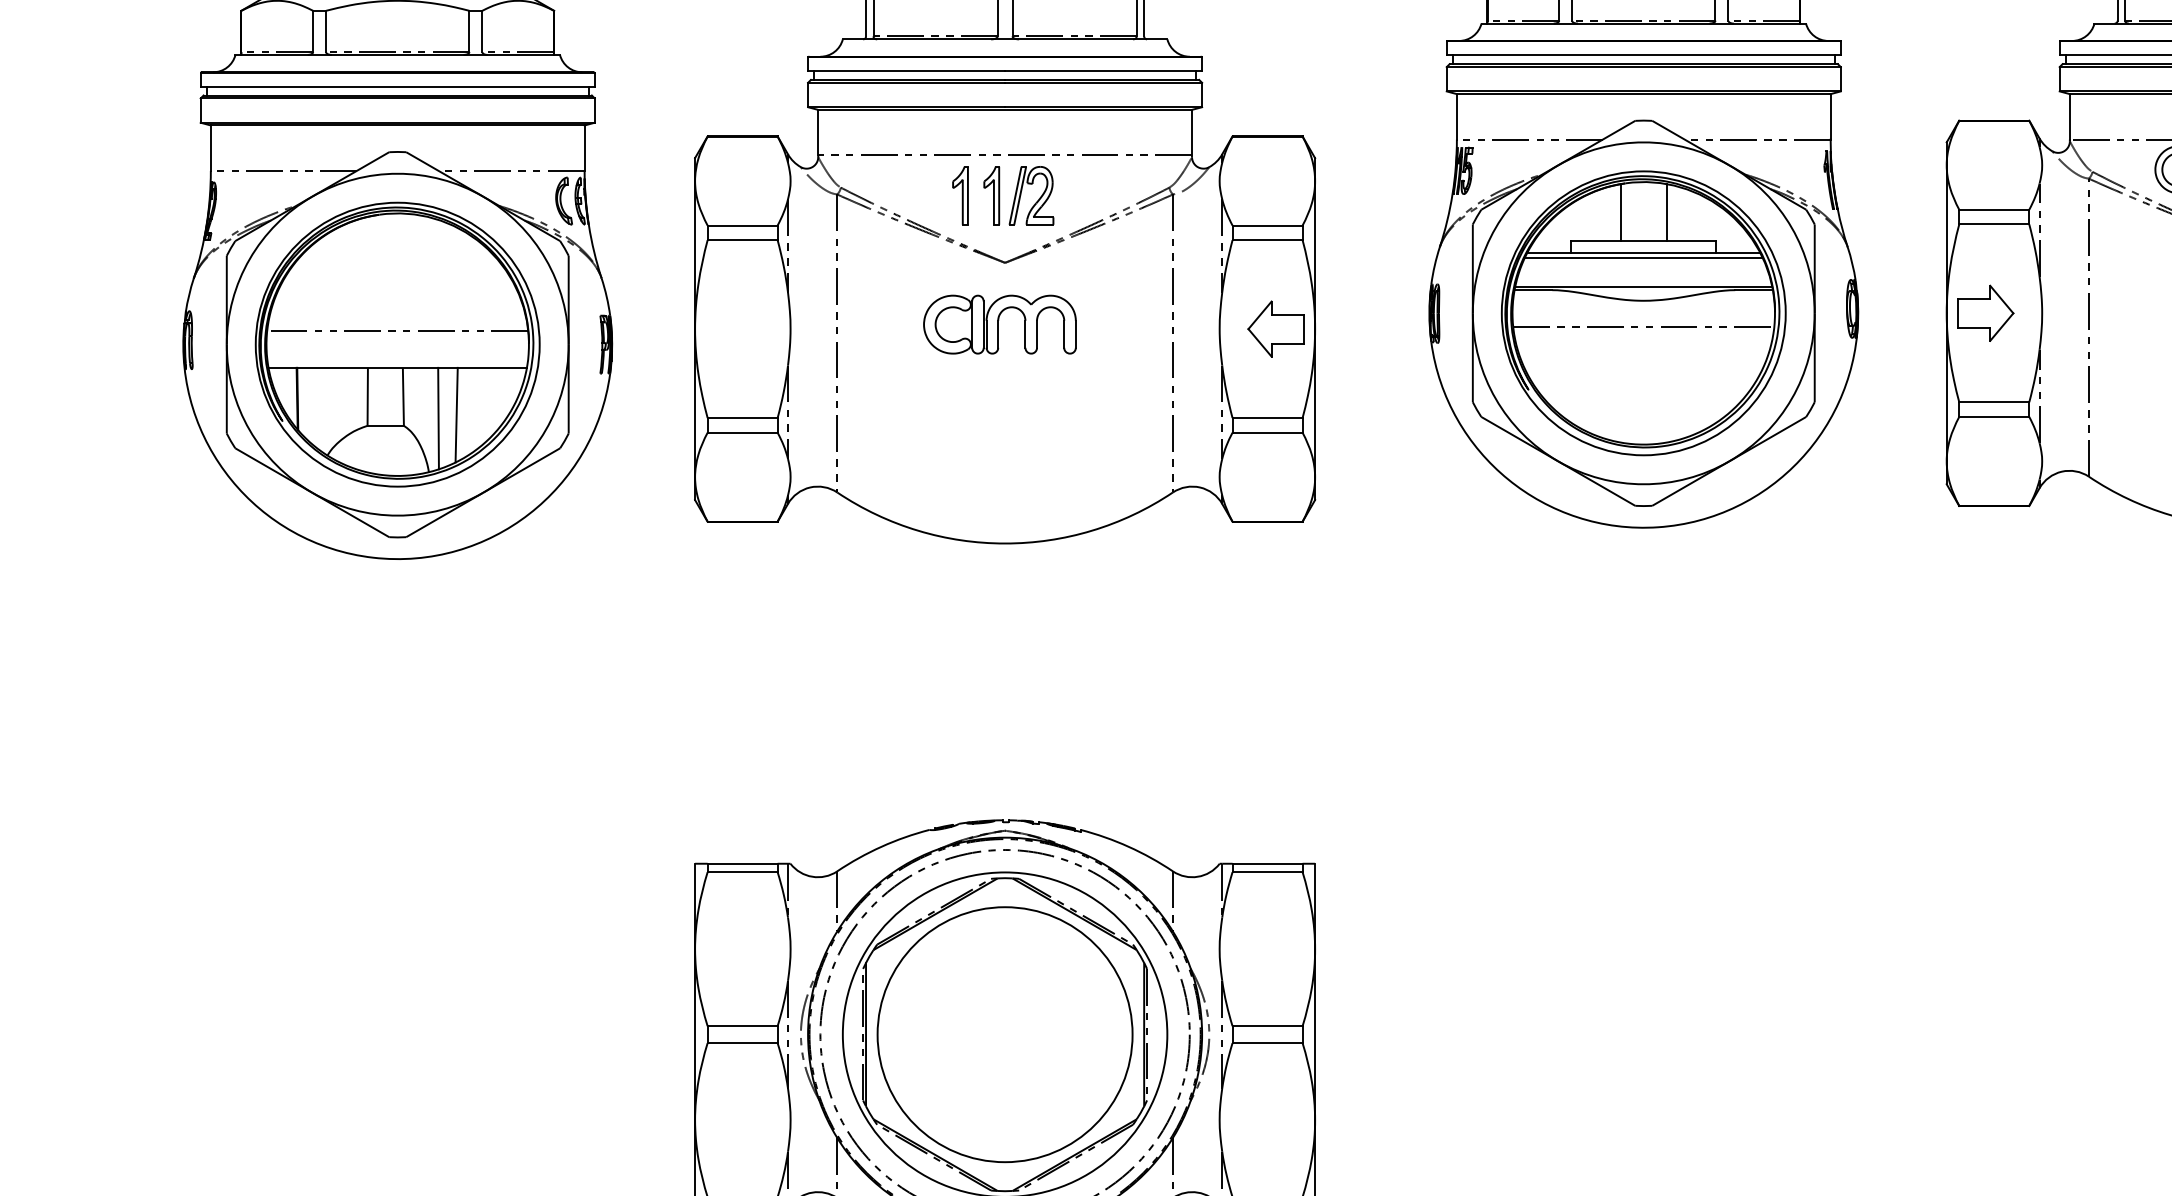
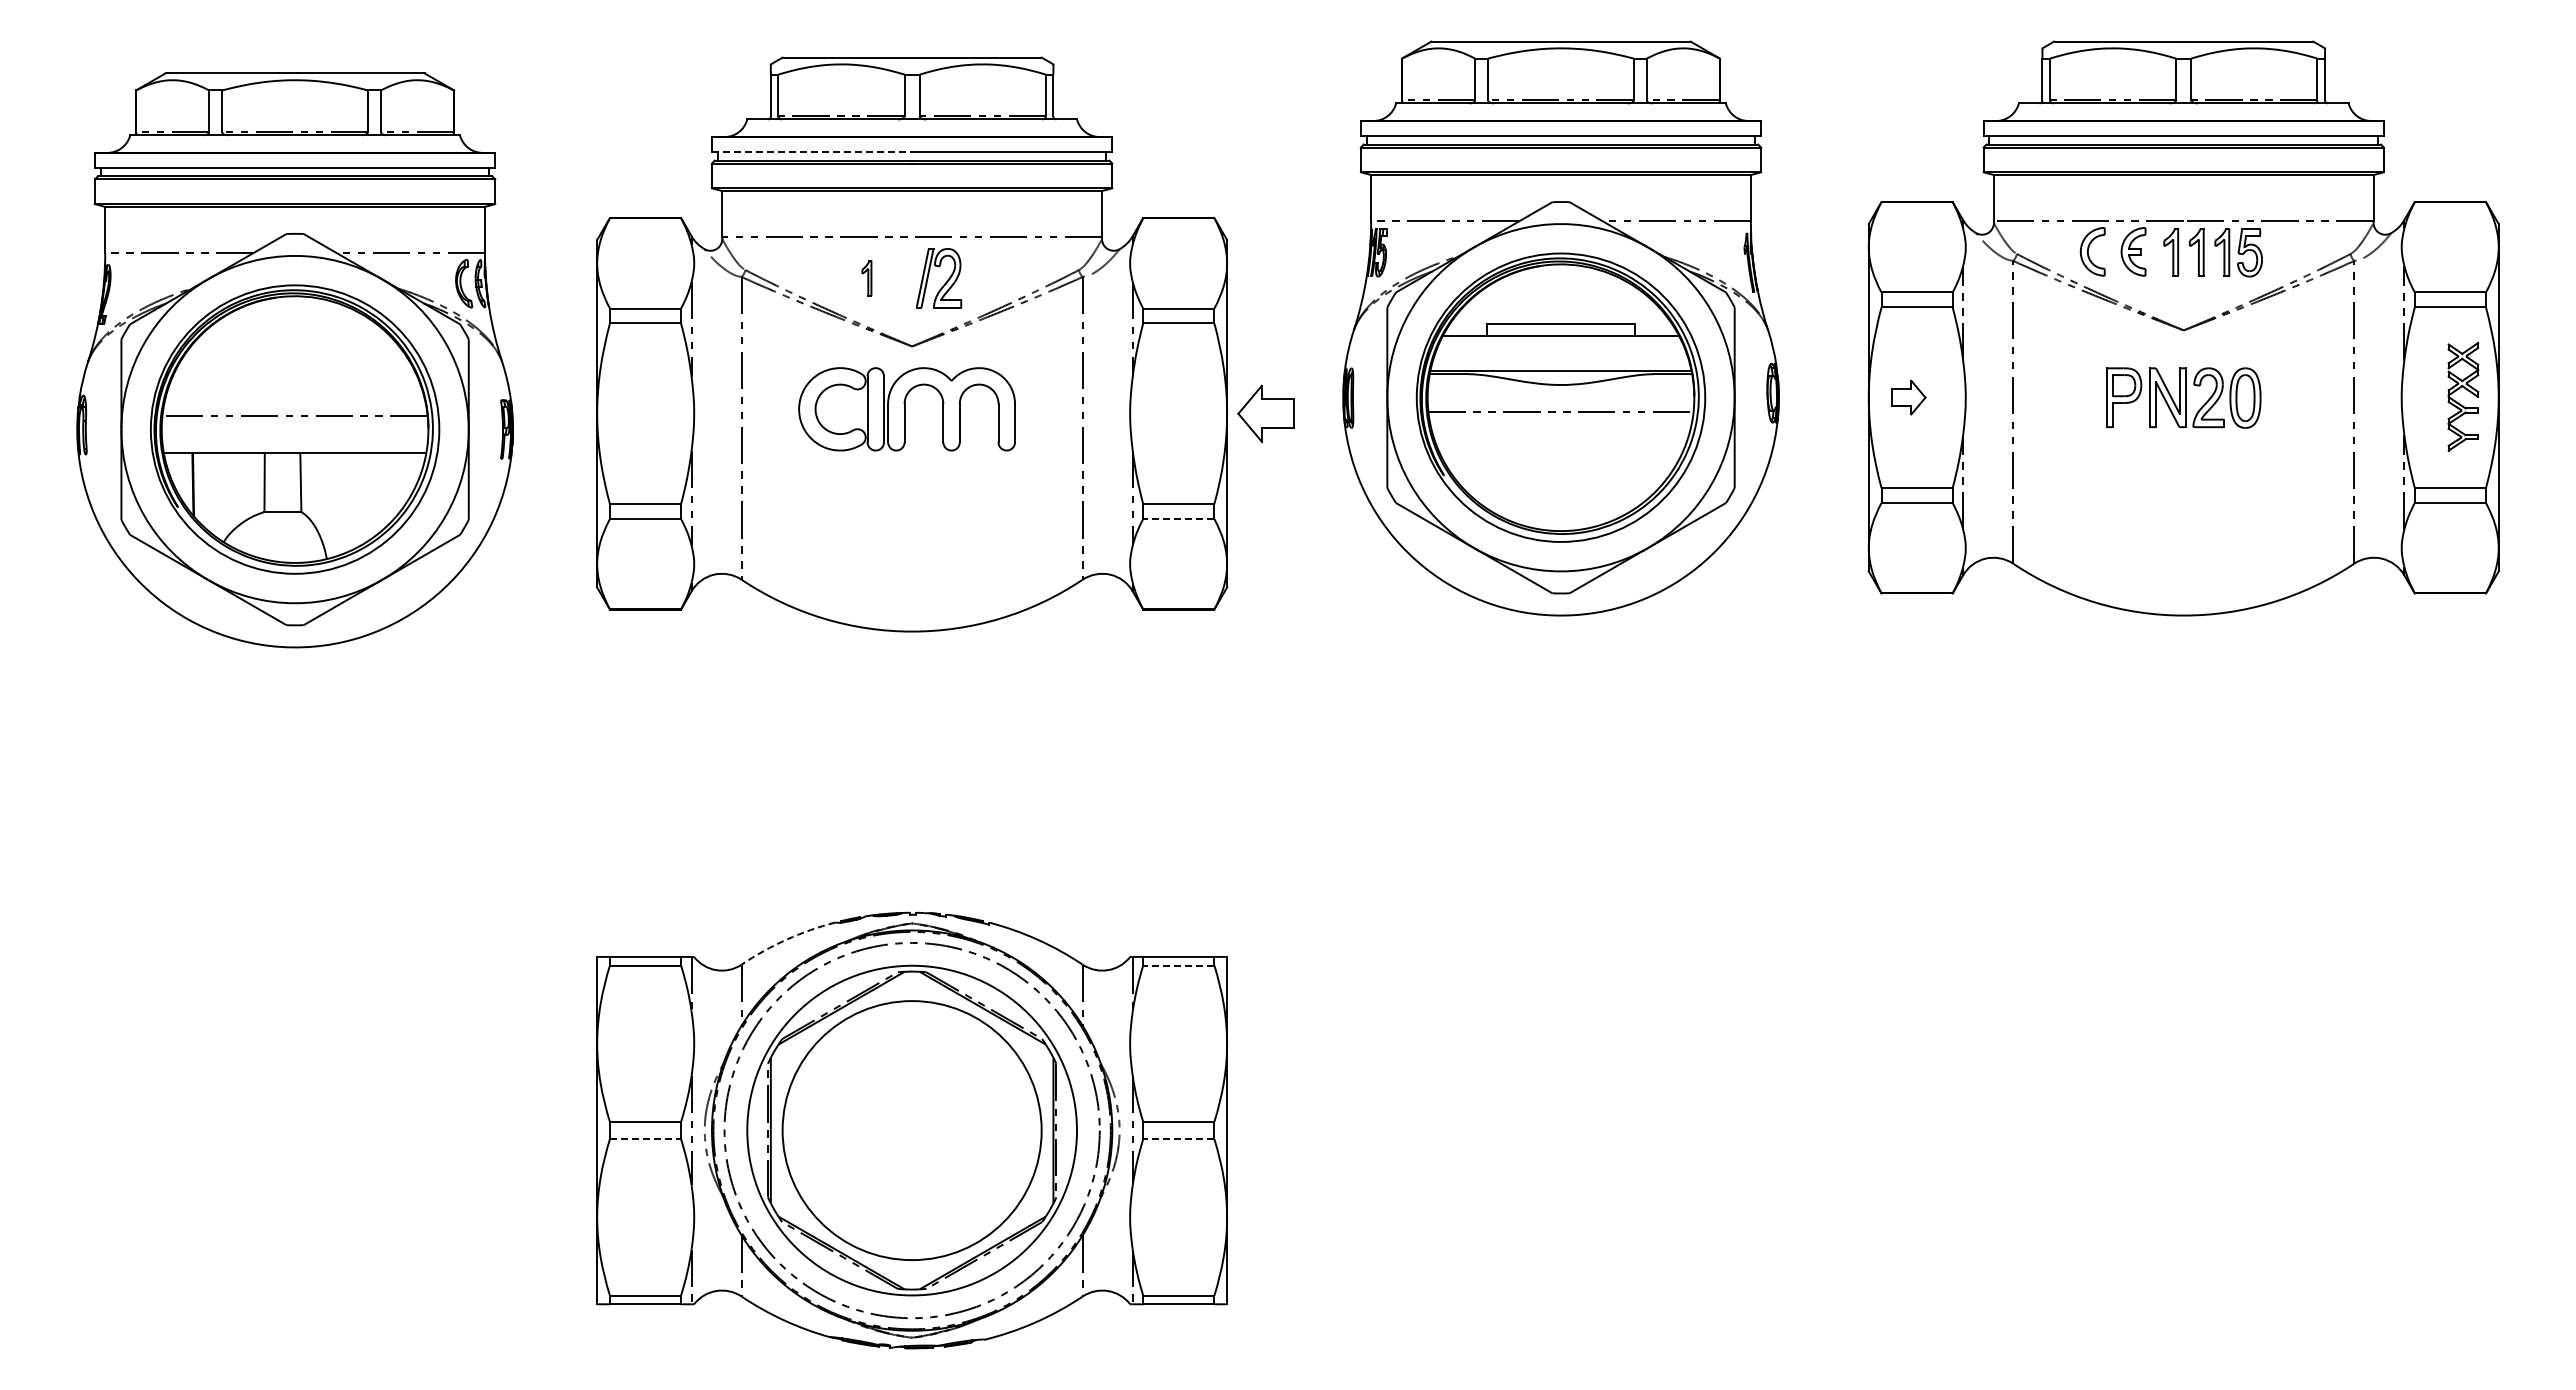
line: (907, 70) -> (812, 151), solid -> dashed
part: (960, 195) -> (866, 278), size x0.6
part: (991, 195) -> (898, 278), removed
line: (1620, 212) -> (1537, 295), removed
line: (1666, 212) -> (1584, 295), removed
line: (1643, 257) -> (1560, 341), removed
part: (1985, 313) -> (1908, 397), size x0.6
part: (999, 323) -> (906, 408), size x1.4
part: (1275, 328) -> (1265, 413), moved
line: (456, 415) -> (354, 501), removed
line: (438, 418) -> (336, 504), removed
line: (1267, 433) -> (1178, 519), solid -> dashed
arc: (881, 846) -> (786, 939), solid -> dashed
line: (1267, 872) -> (1178, 965), solid -> dashed
line: (742, 1043) -> (645, 1139), solid -> dashed
line: (1267, 1043) -> (1178, 1139), solid -> dashed

